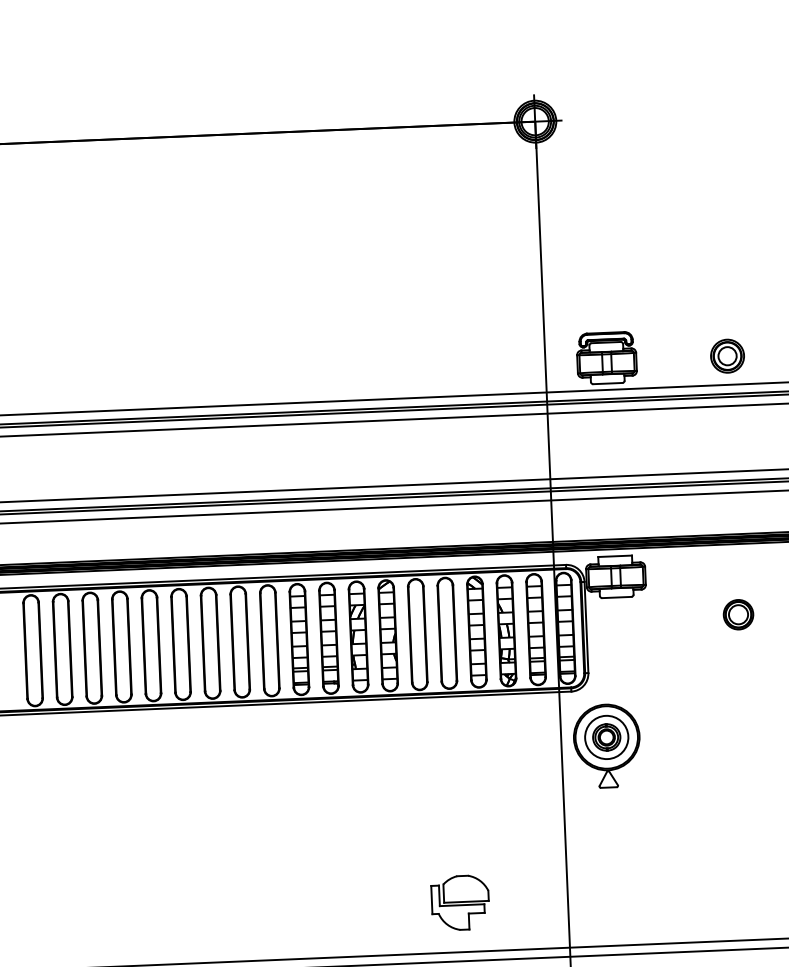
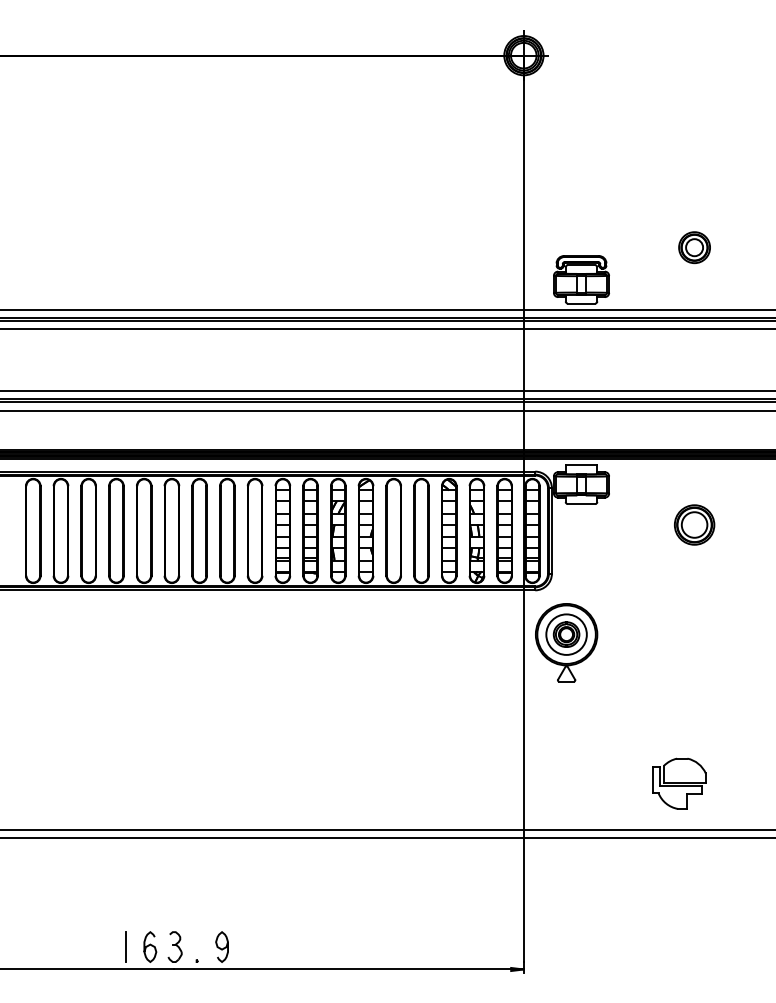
part: (727, 356) -> (694, 247), moved
part: (738, 614) -> (694, 524), size x1.43
part: (460, 902) -> (679, 783), moved

